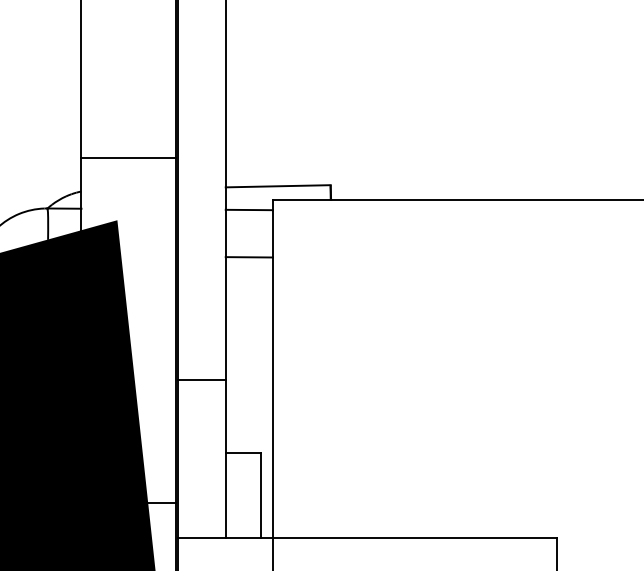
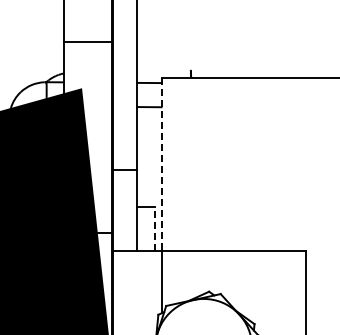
line: (128, 158) -> (87, 42), moved
line: (276, 185) -> (163, 70), removed
line: (273, 369) -> (161, 164), solid -> dashed
line: (261, 494) -> (155, 228), solid -> dashed

